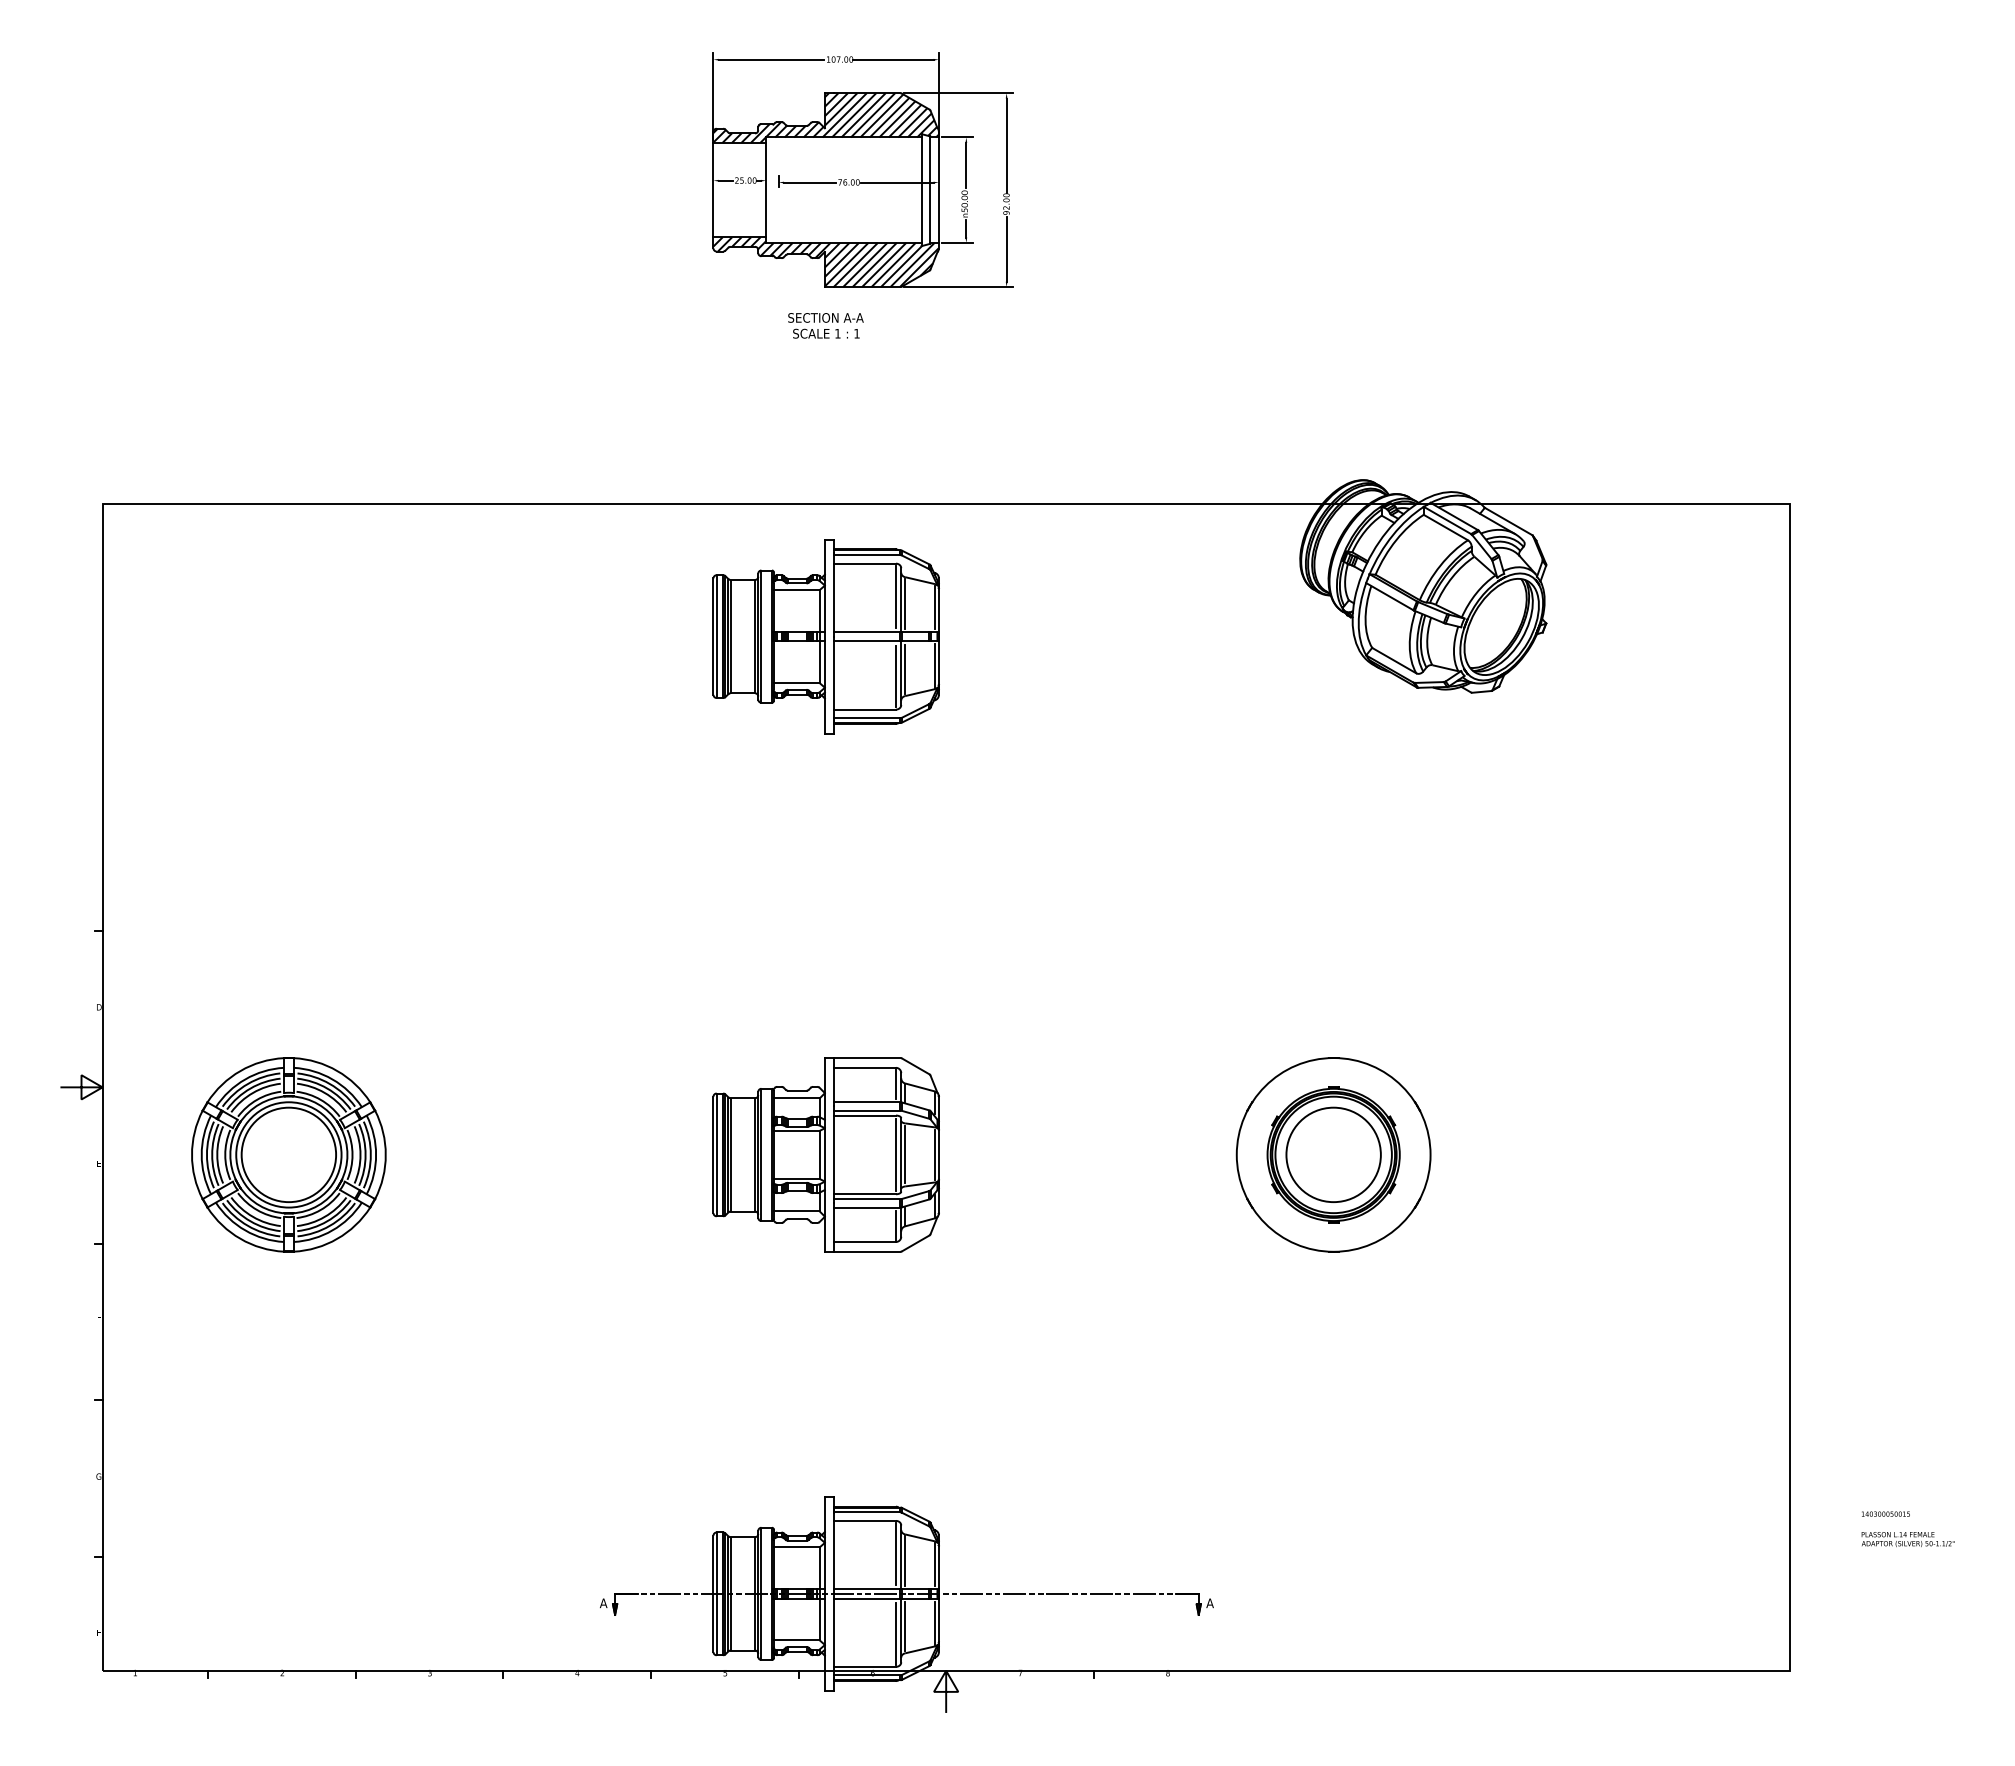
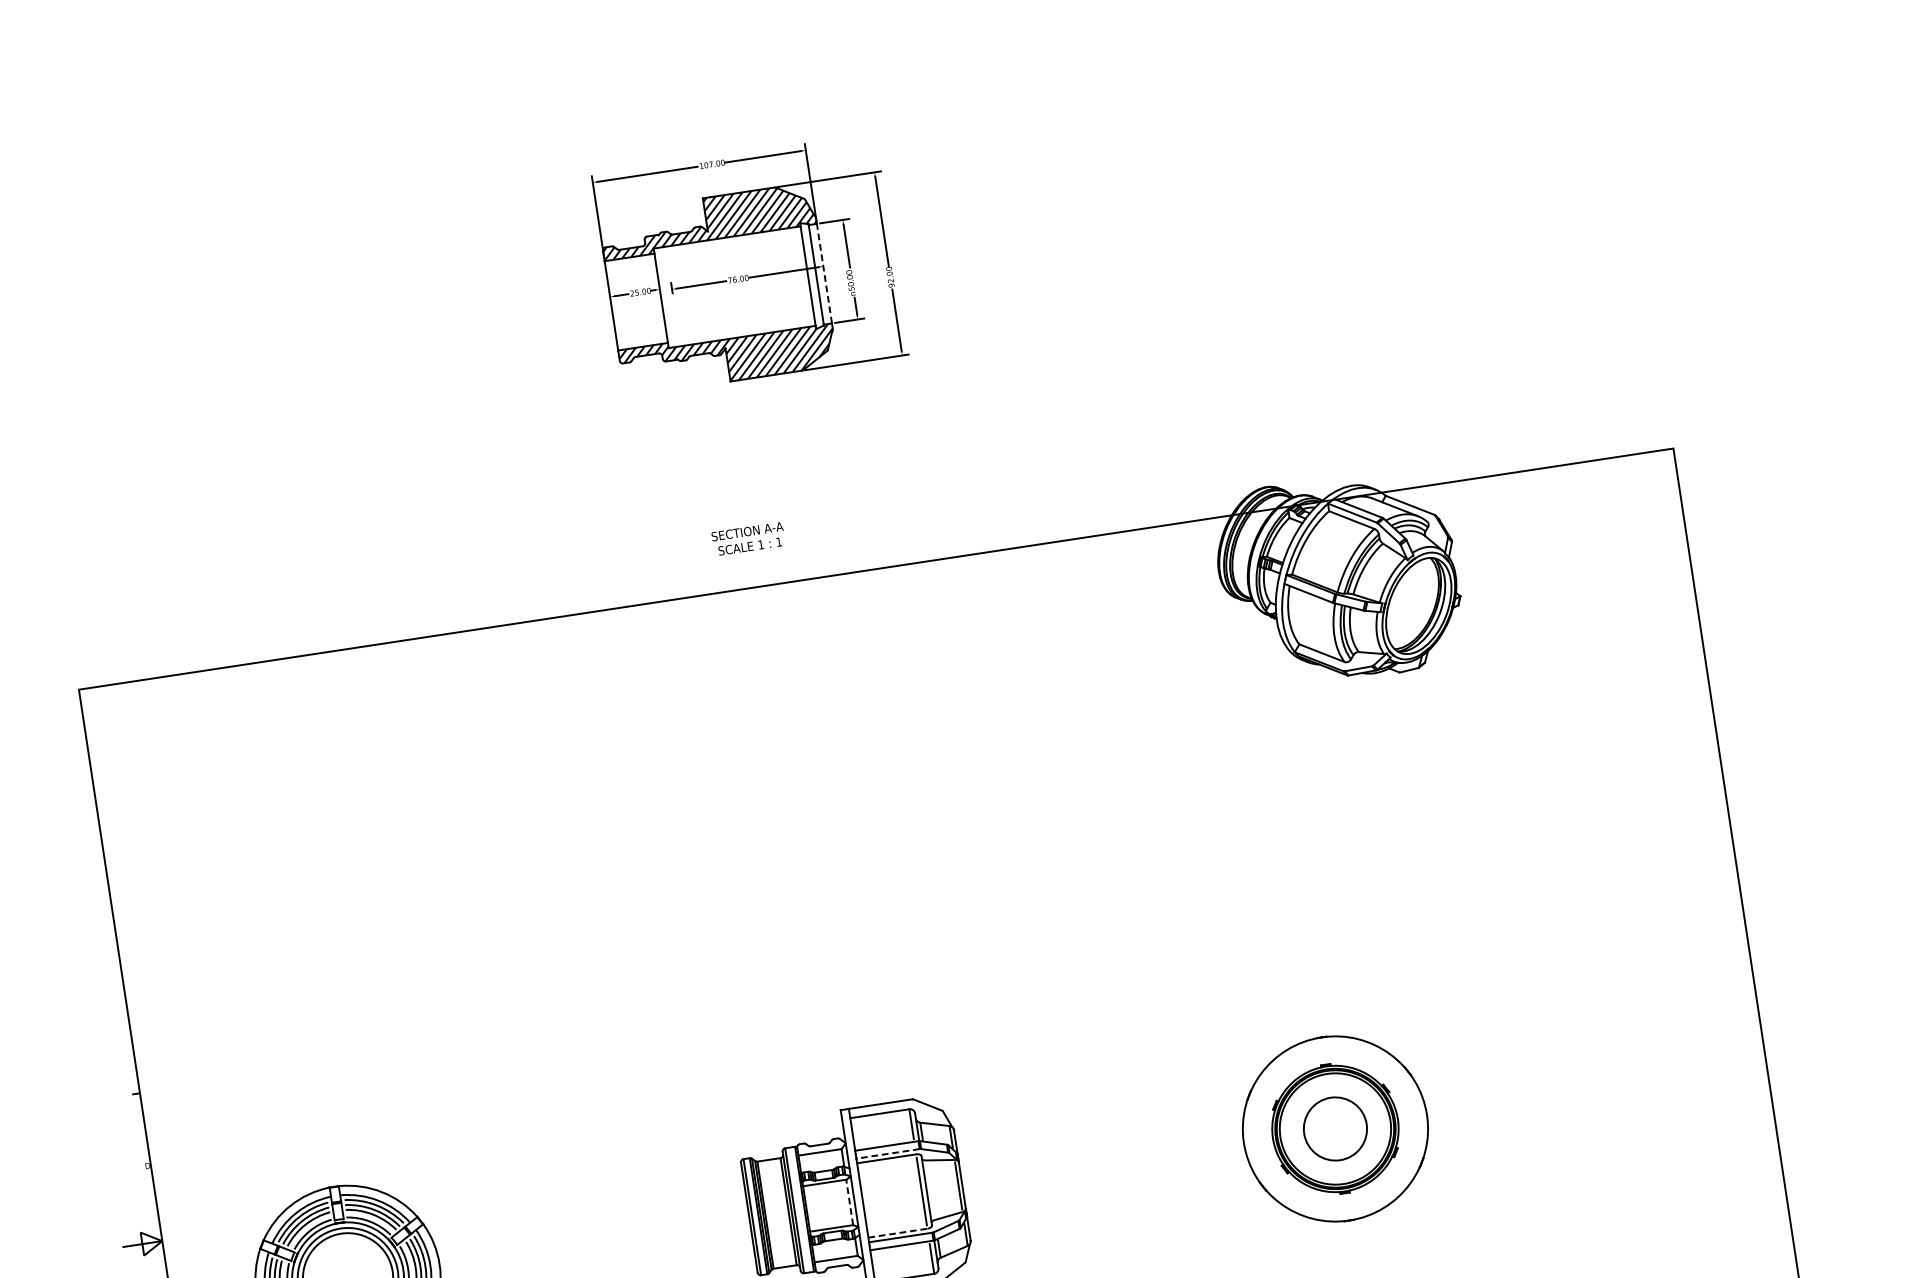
line: (938, 190) -> (824, 274), solid -> dashed
text: (825, 325) -> (748, 538), moved
part: (825, 636) -> (781, 711), removed
line: (866, 1110) -> (887, 1153), solid -> dashed
line: (819, 1154) -> (849, 1202), solid -> dashed
line: (905, 1154) -> (930, 1189), removed
circle: (1333, 1154) -> (1335, 1128), size x0.7
line: (865, 1194) -> (898, 1233), solid -> dashed

